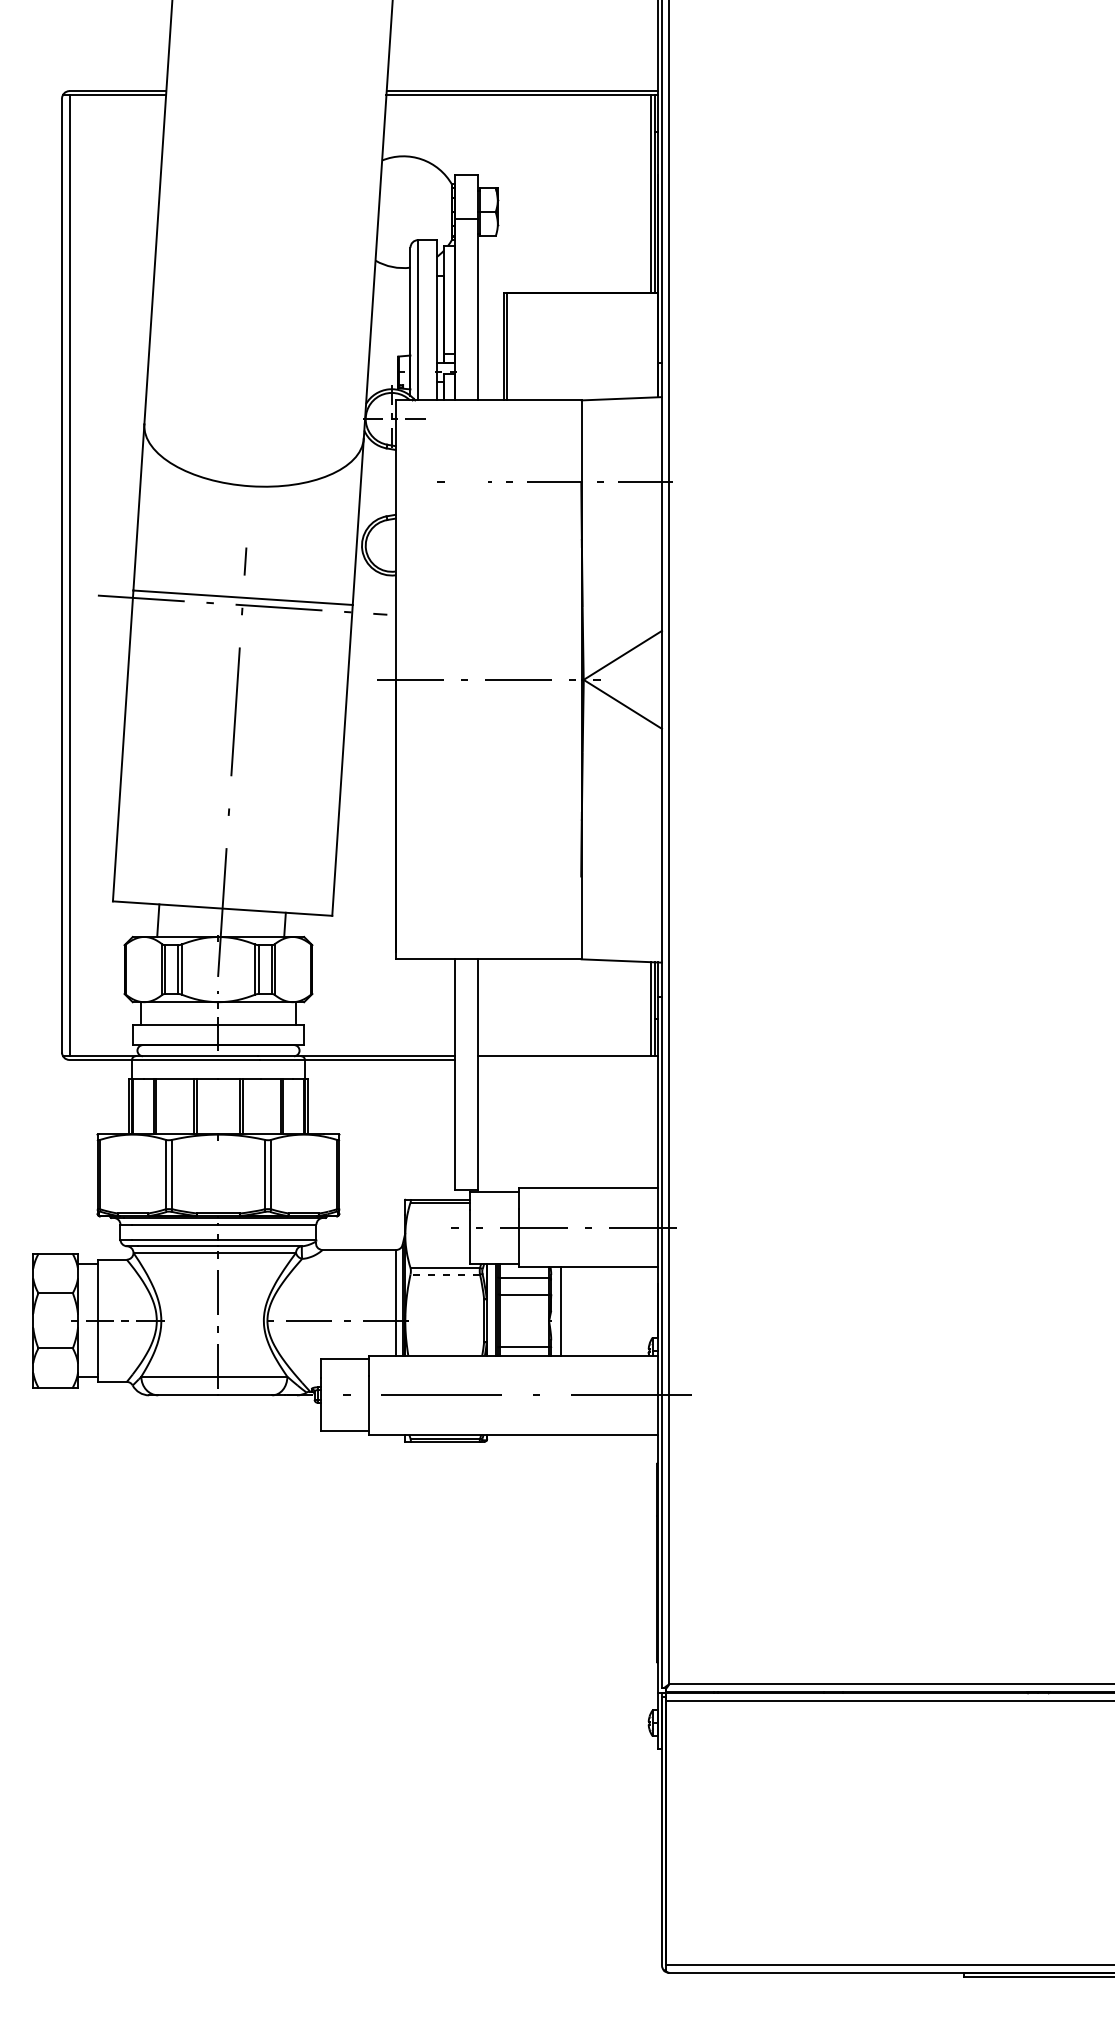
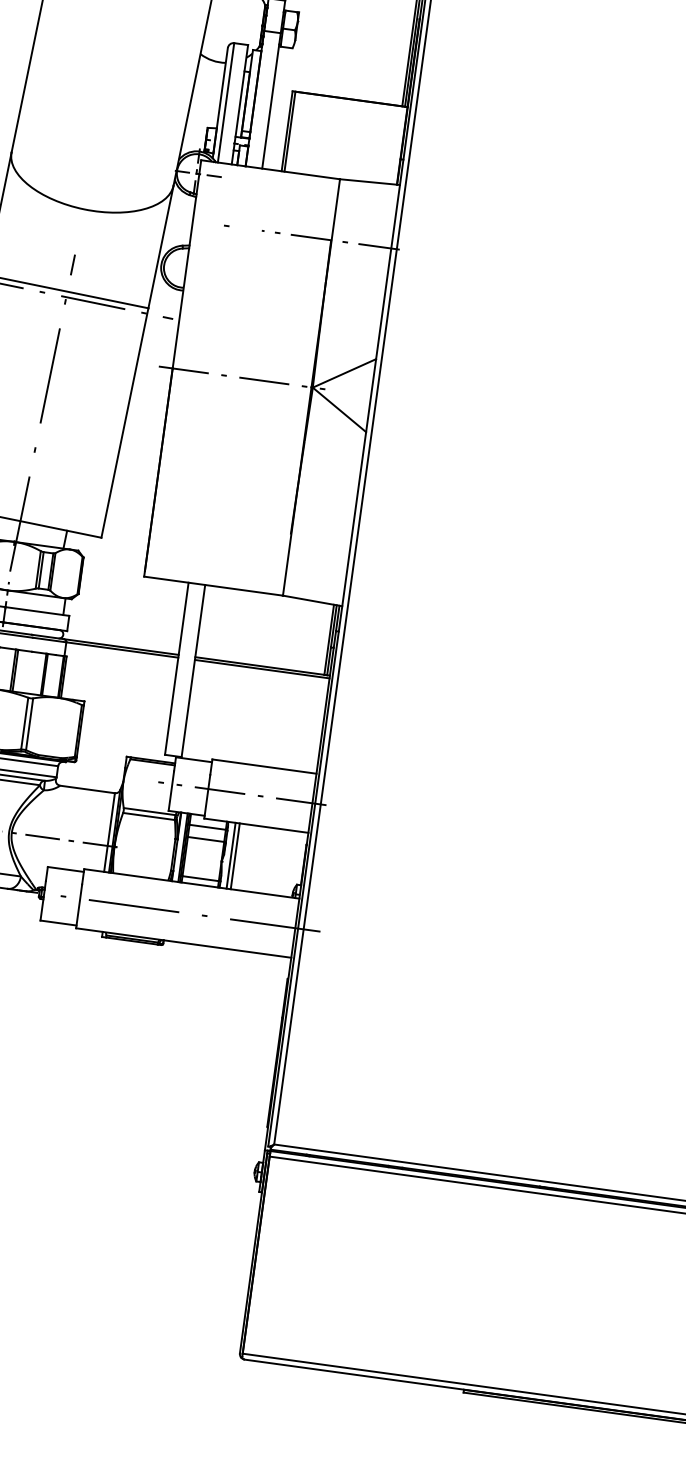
line: (567, 1059) -> (262, 668), added
line: (445, 1274) -> (149, 816), dashed -> solid
line: (566, 1311) -> (235, 856), added

